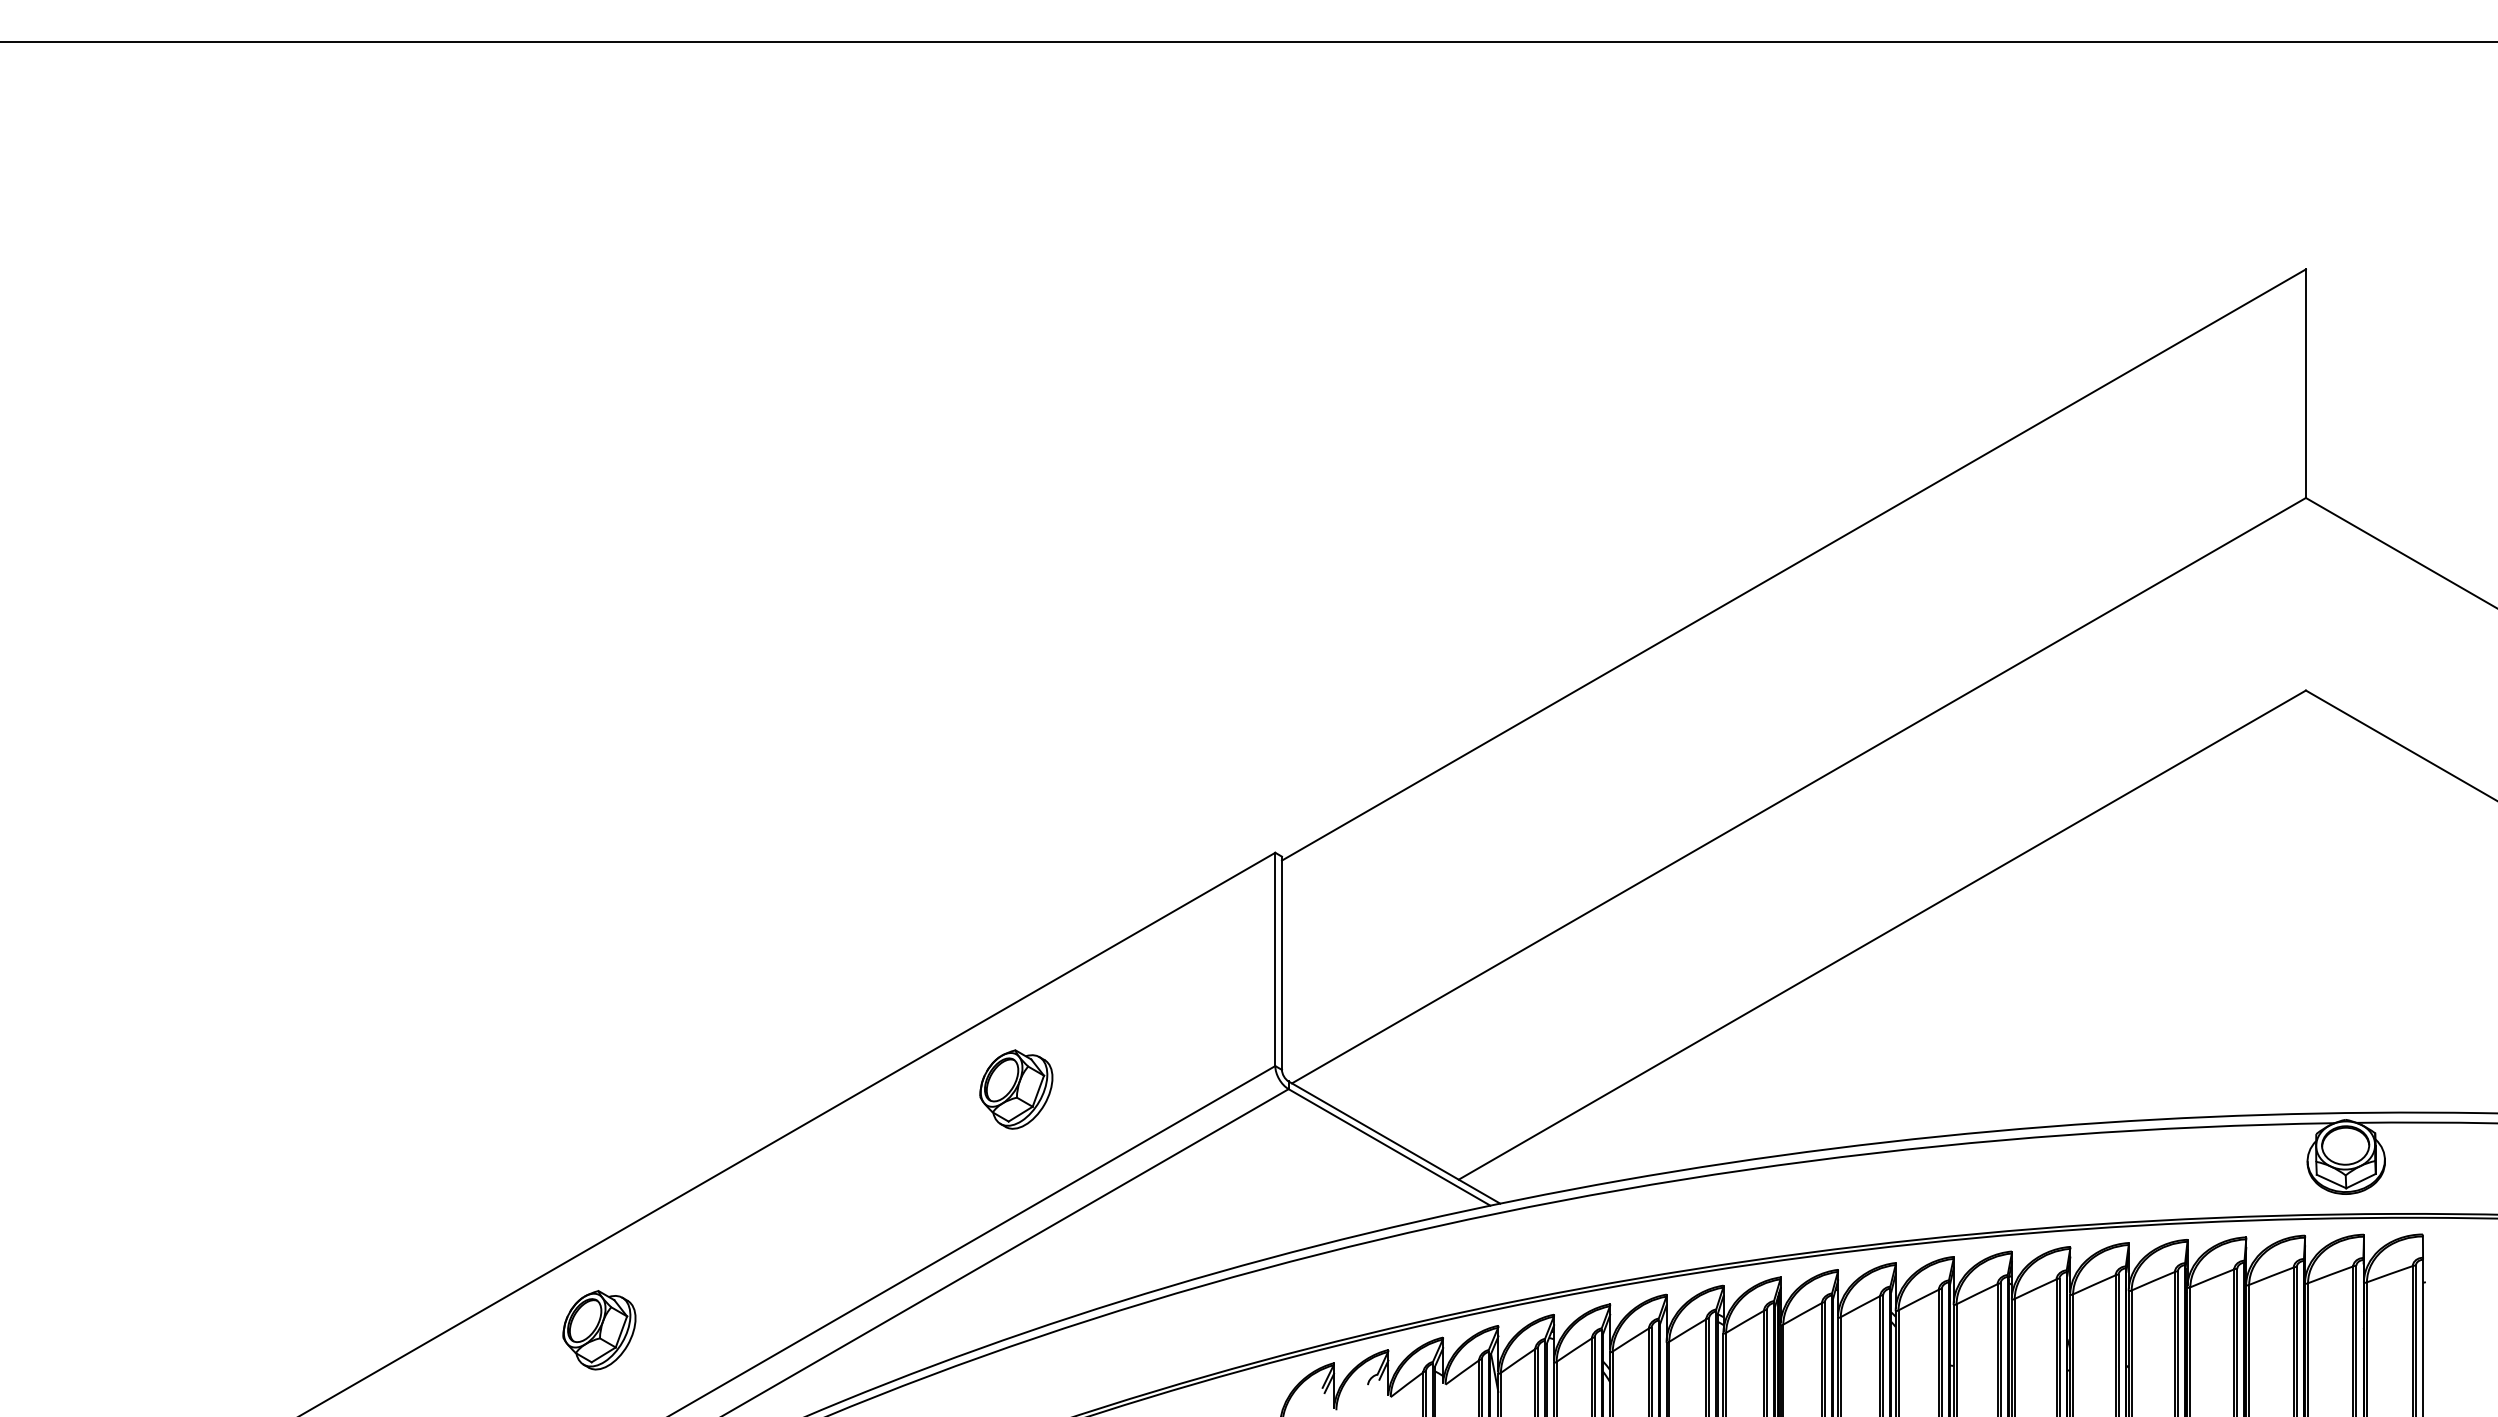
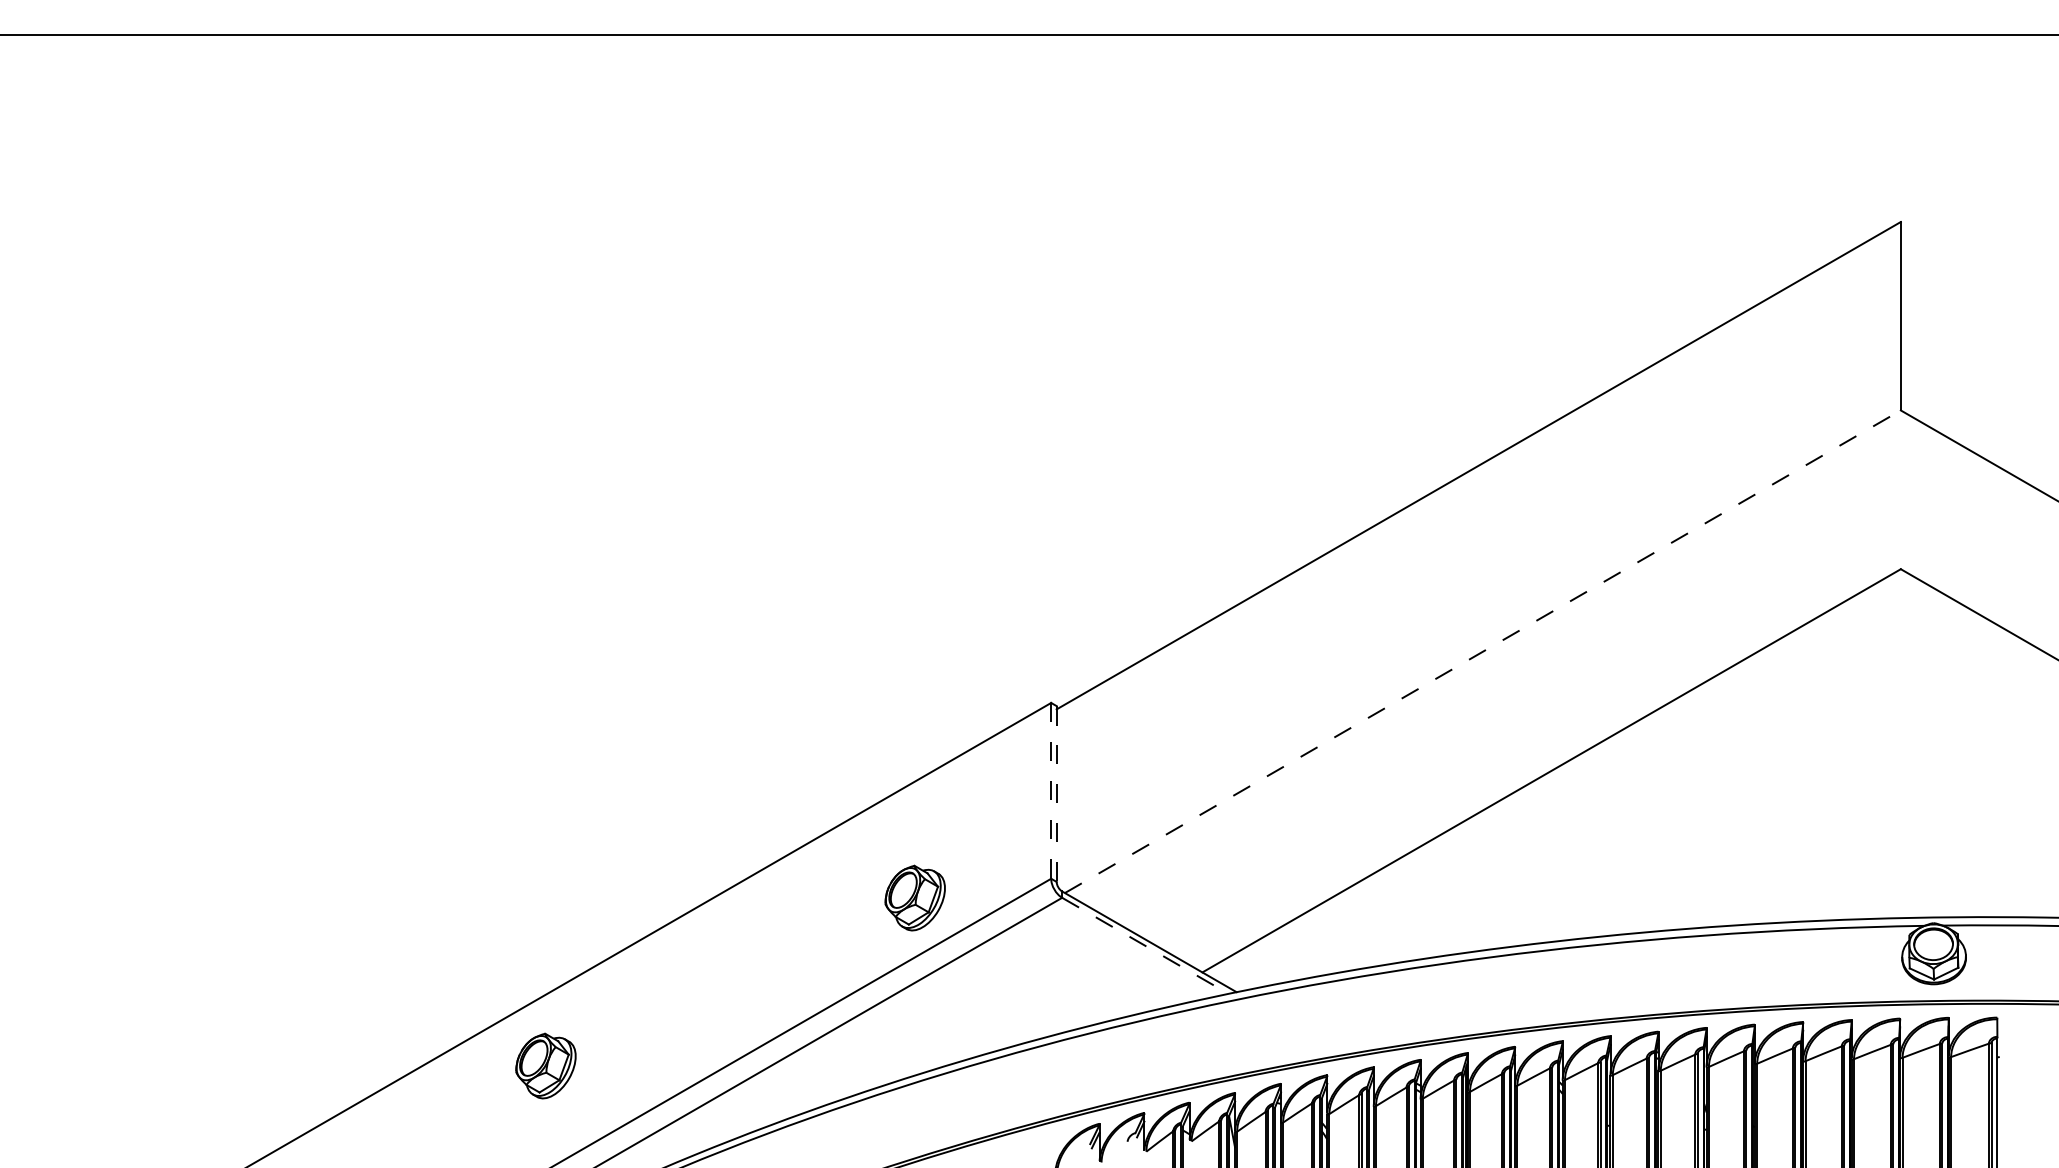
line: (1799, 790) -> (1483, 651), solid -> dashed
line: (1275, 959) -> (1051, 790), solid -> dashed
line: (1281, 963) -> (1056, 794), solid -> dashed
part: (1016, 1089) -> (915, 898), moved
line: (1389, 1147) -> (1145, 945), solid -> dashed
part: (599, 1330) -> (545, 1066), moved

